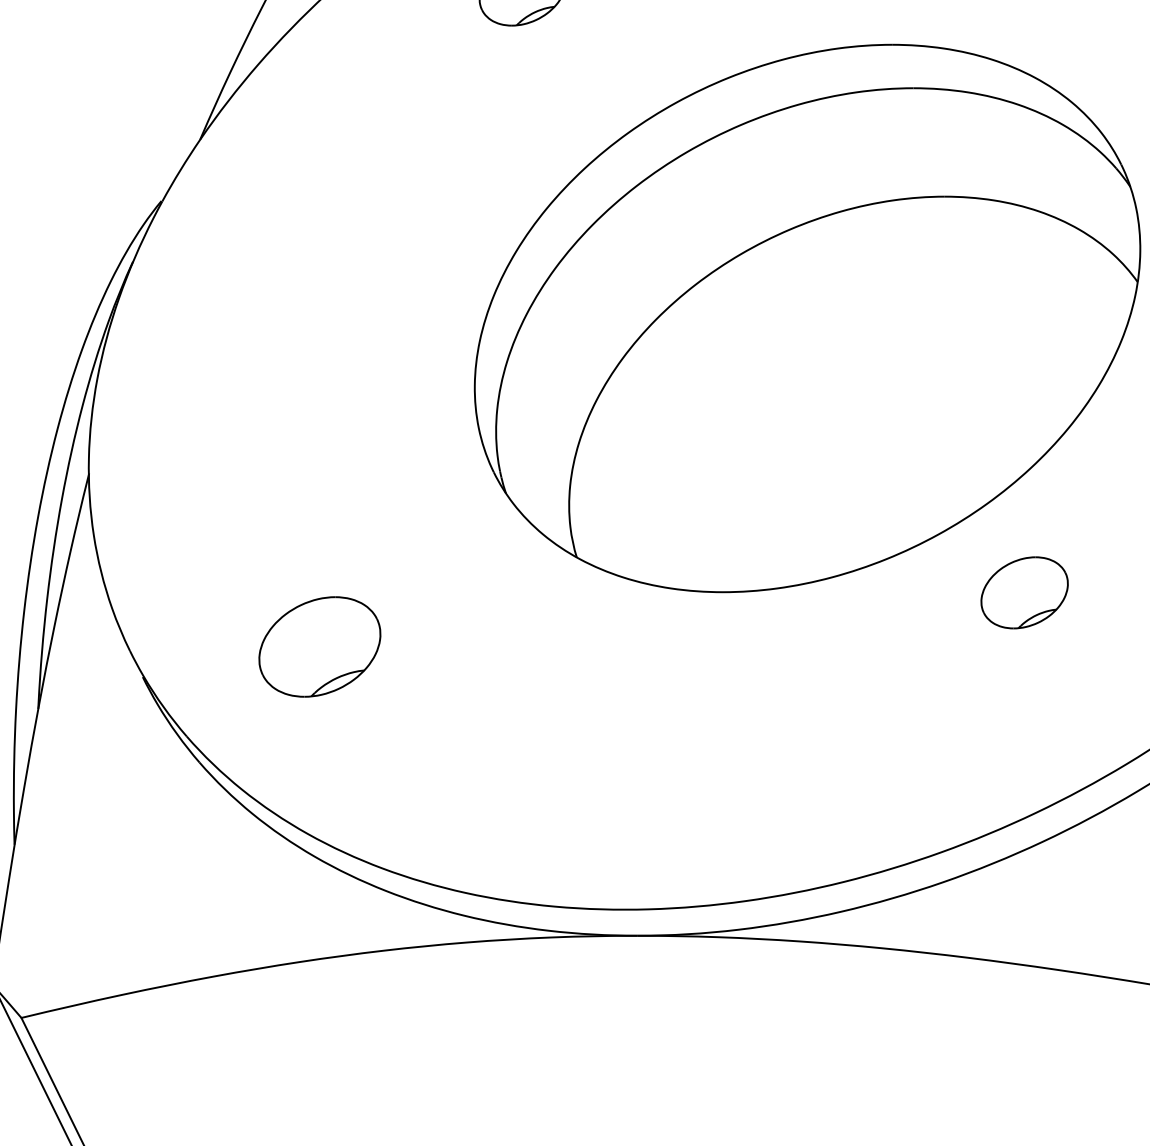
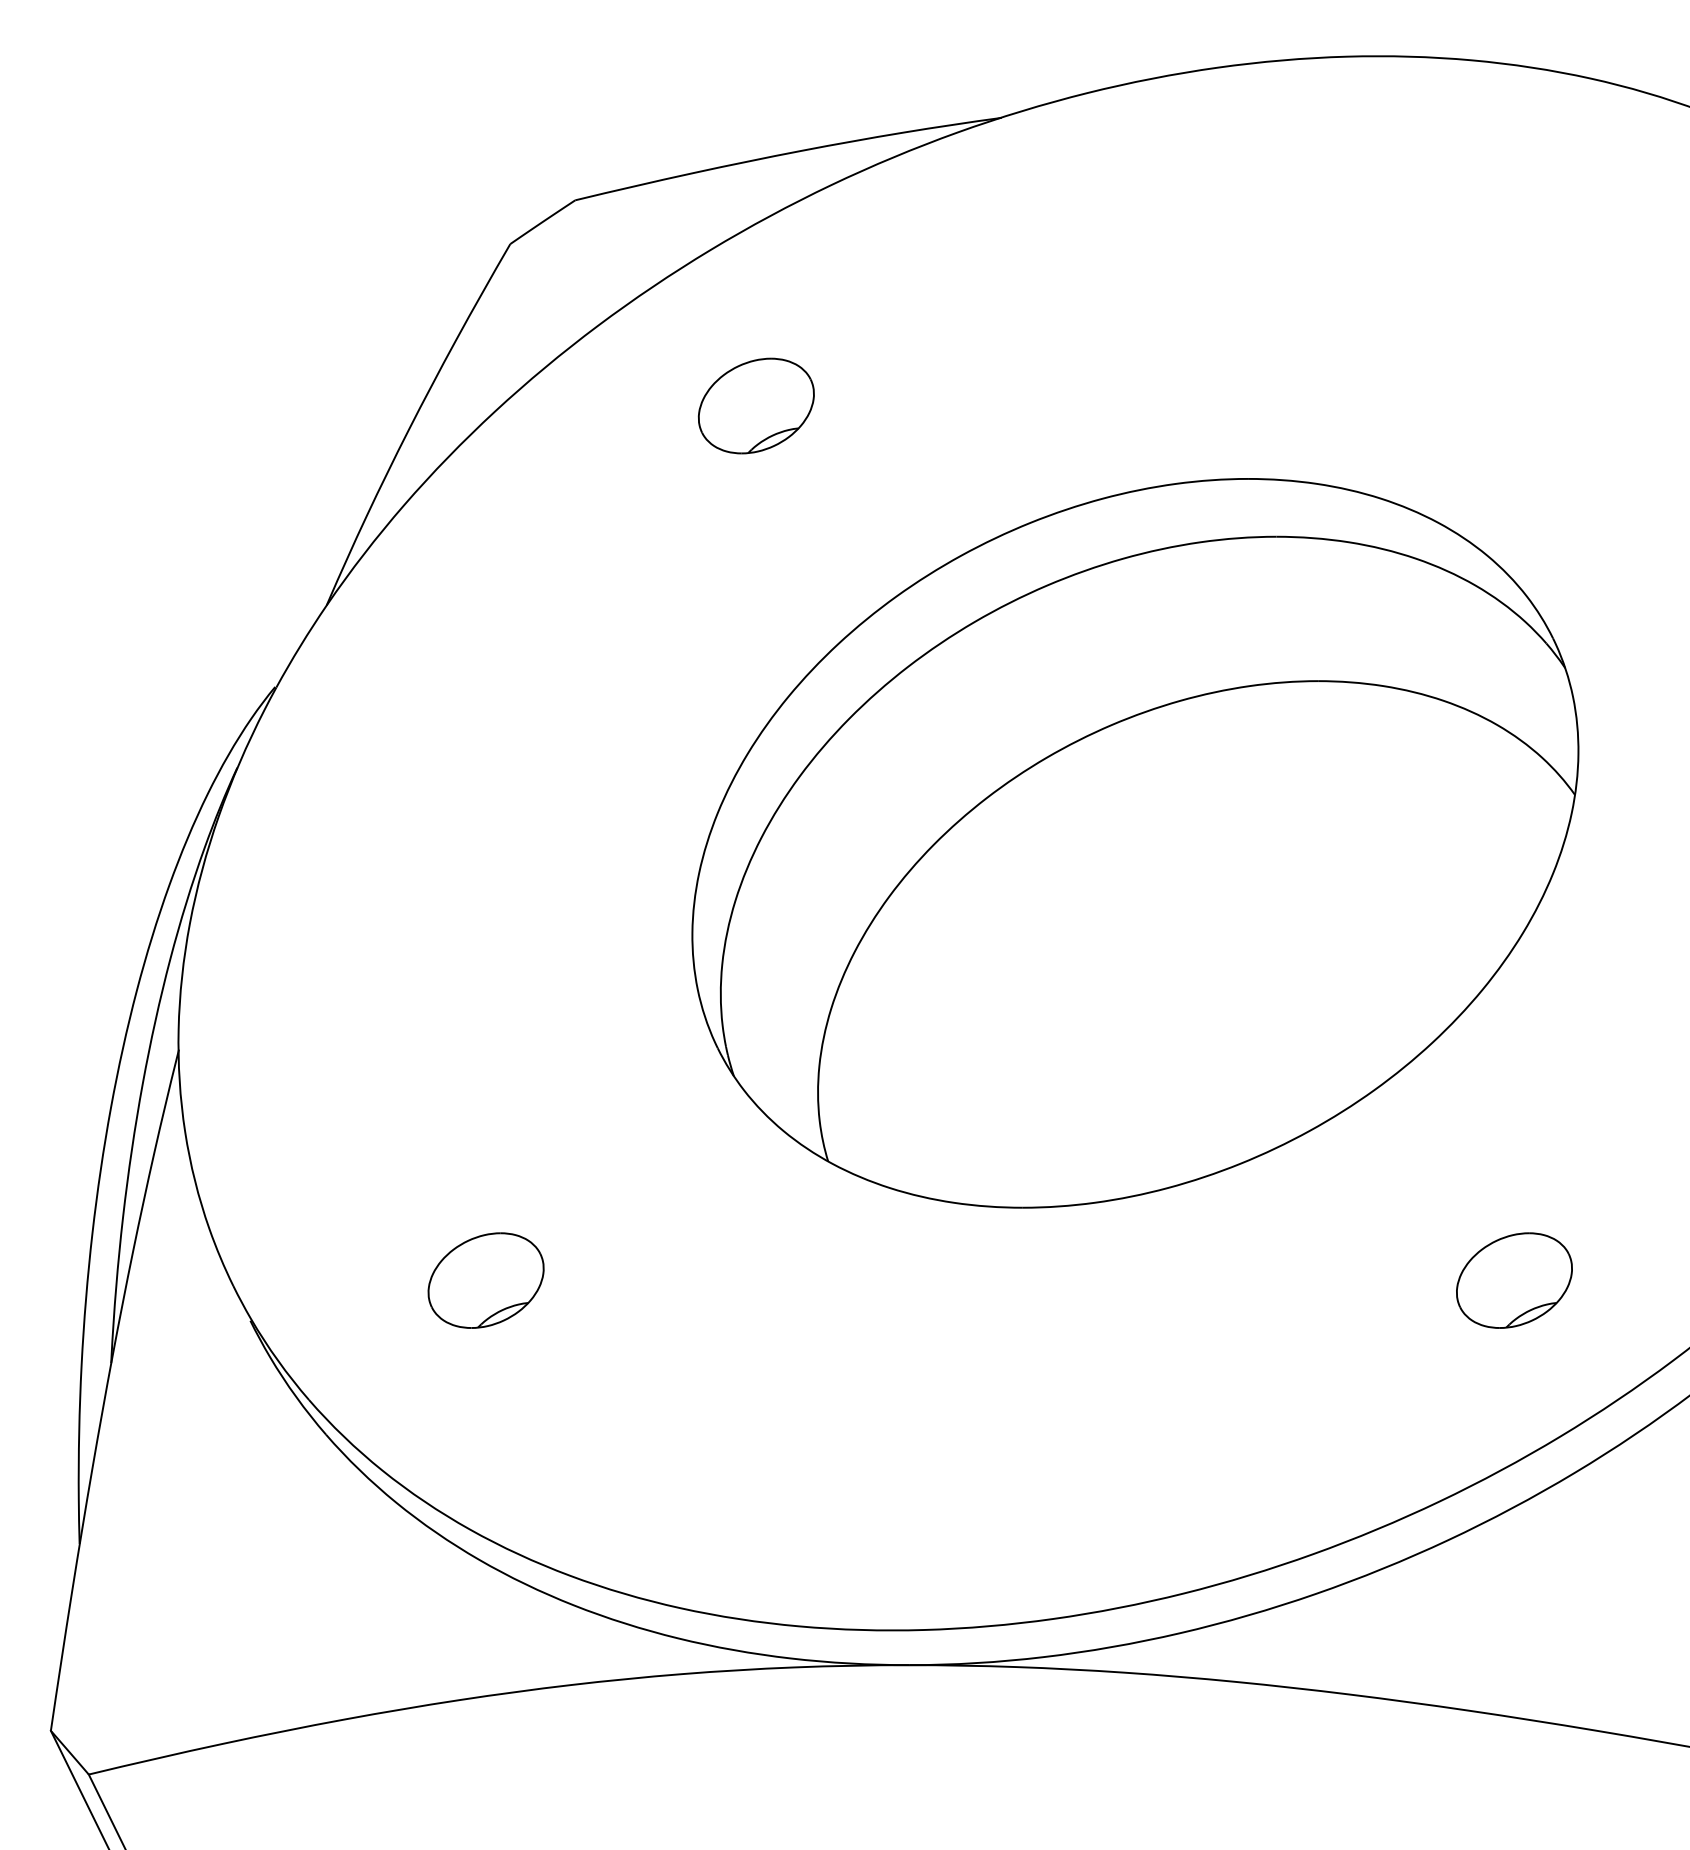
part: (1024, 592) -> (1514, 1280), moved
part: (319, 646) -> (485, 1280), size x0.71

